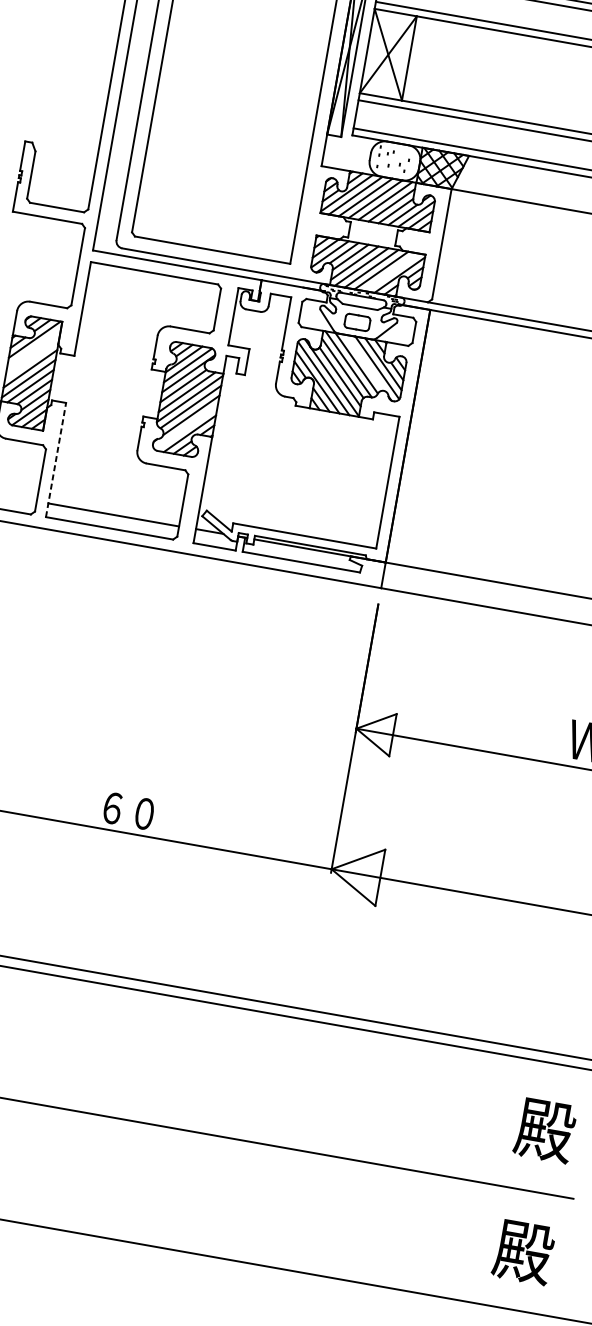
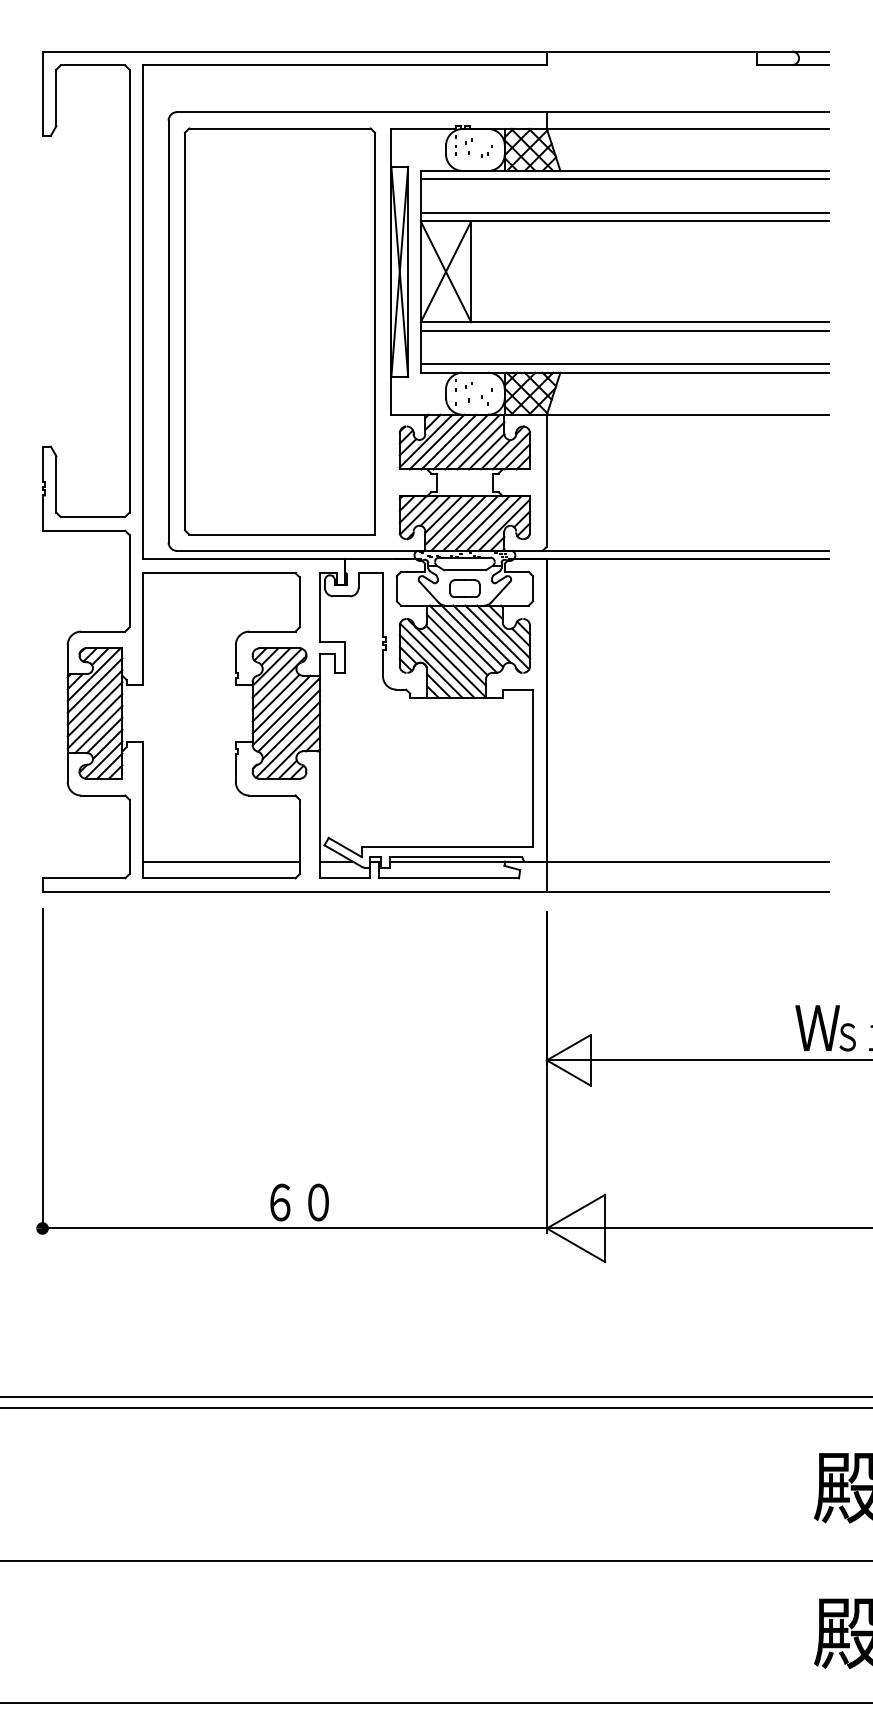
line: (390, 272) -> (493, 523), added
line: (33, 348) -> (94, 685), added
line: (31, 358) -> (94, 697), added
line: (364, 362) -> (481, 633), added
line: (186, 427) -> (287, 745), added
line: (56, 459) -> (143, 809), dashed -> solid

